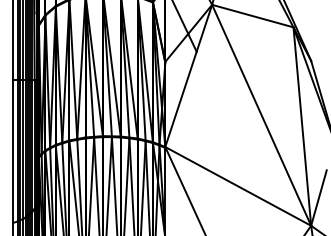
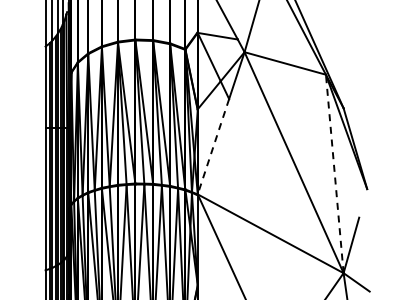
line: (181, 100) -> (213, 147), solid -> dashed
line: (302, 126) -> (334, 173), solid -> dashed

